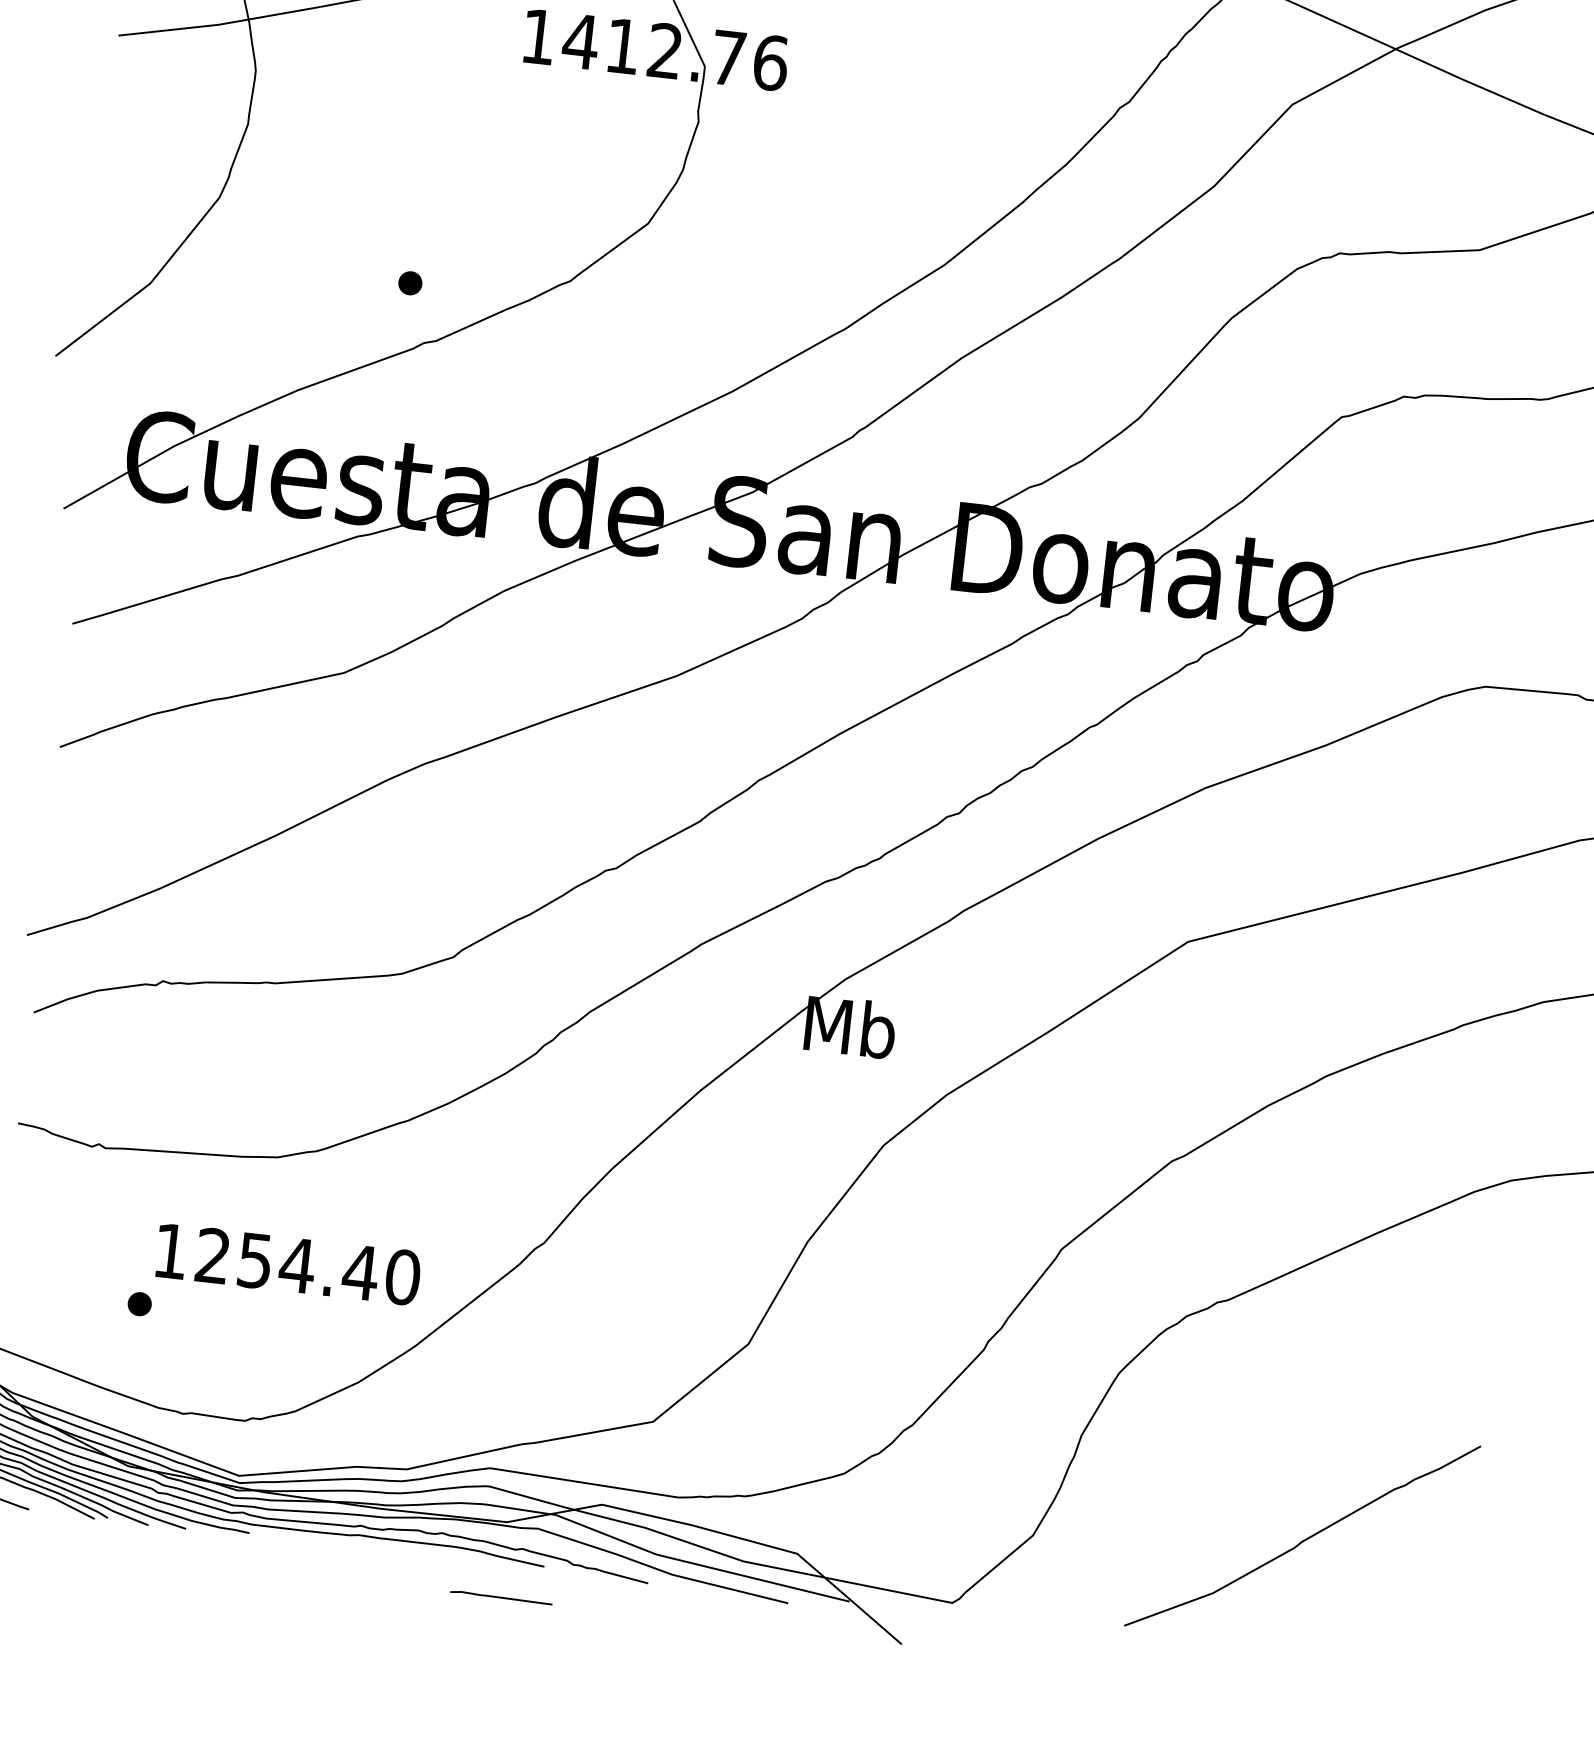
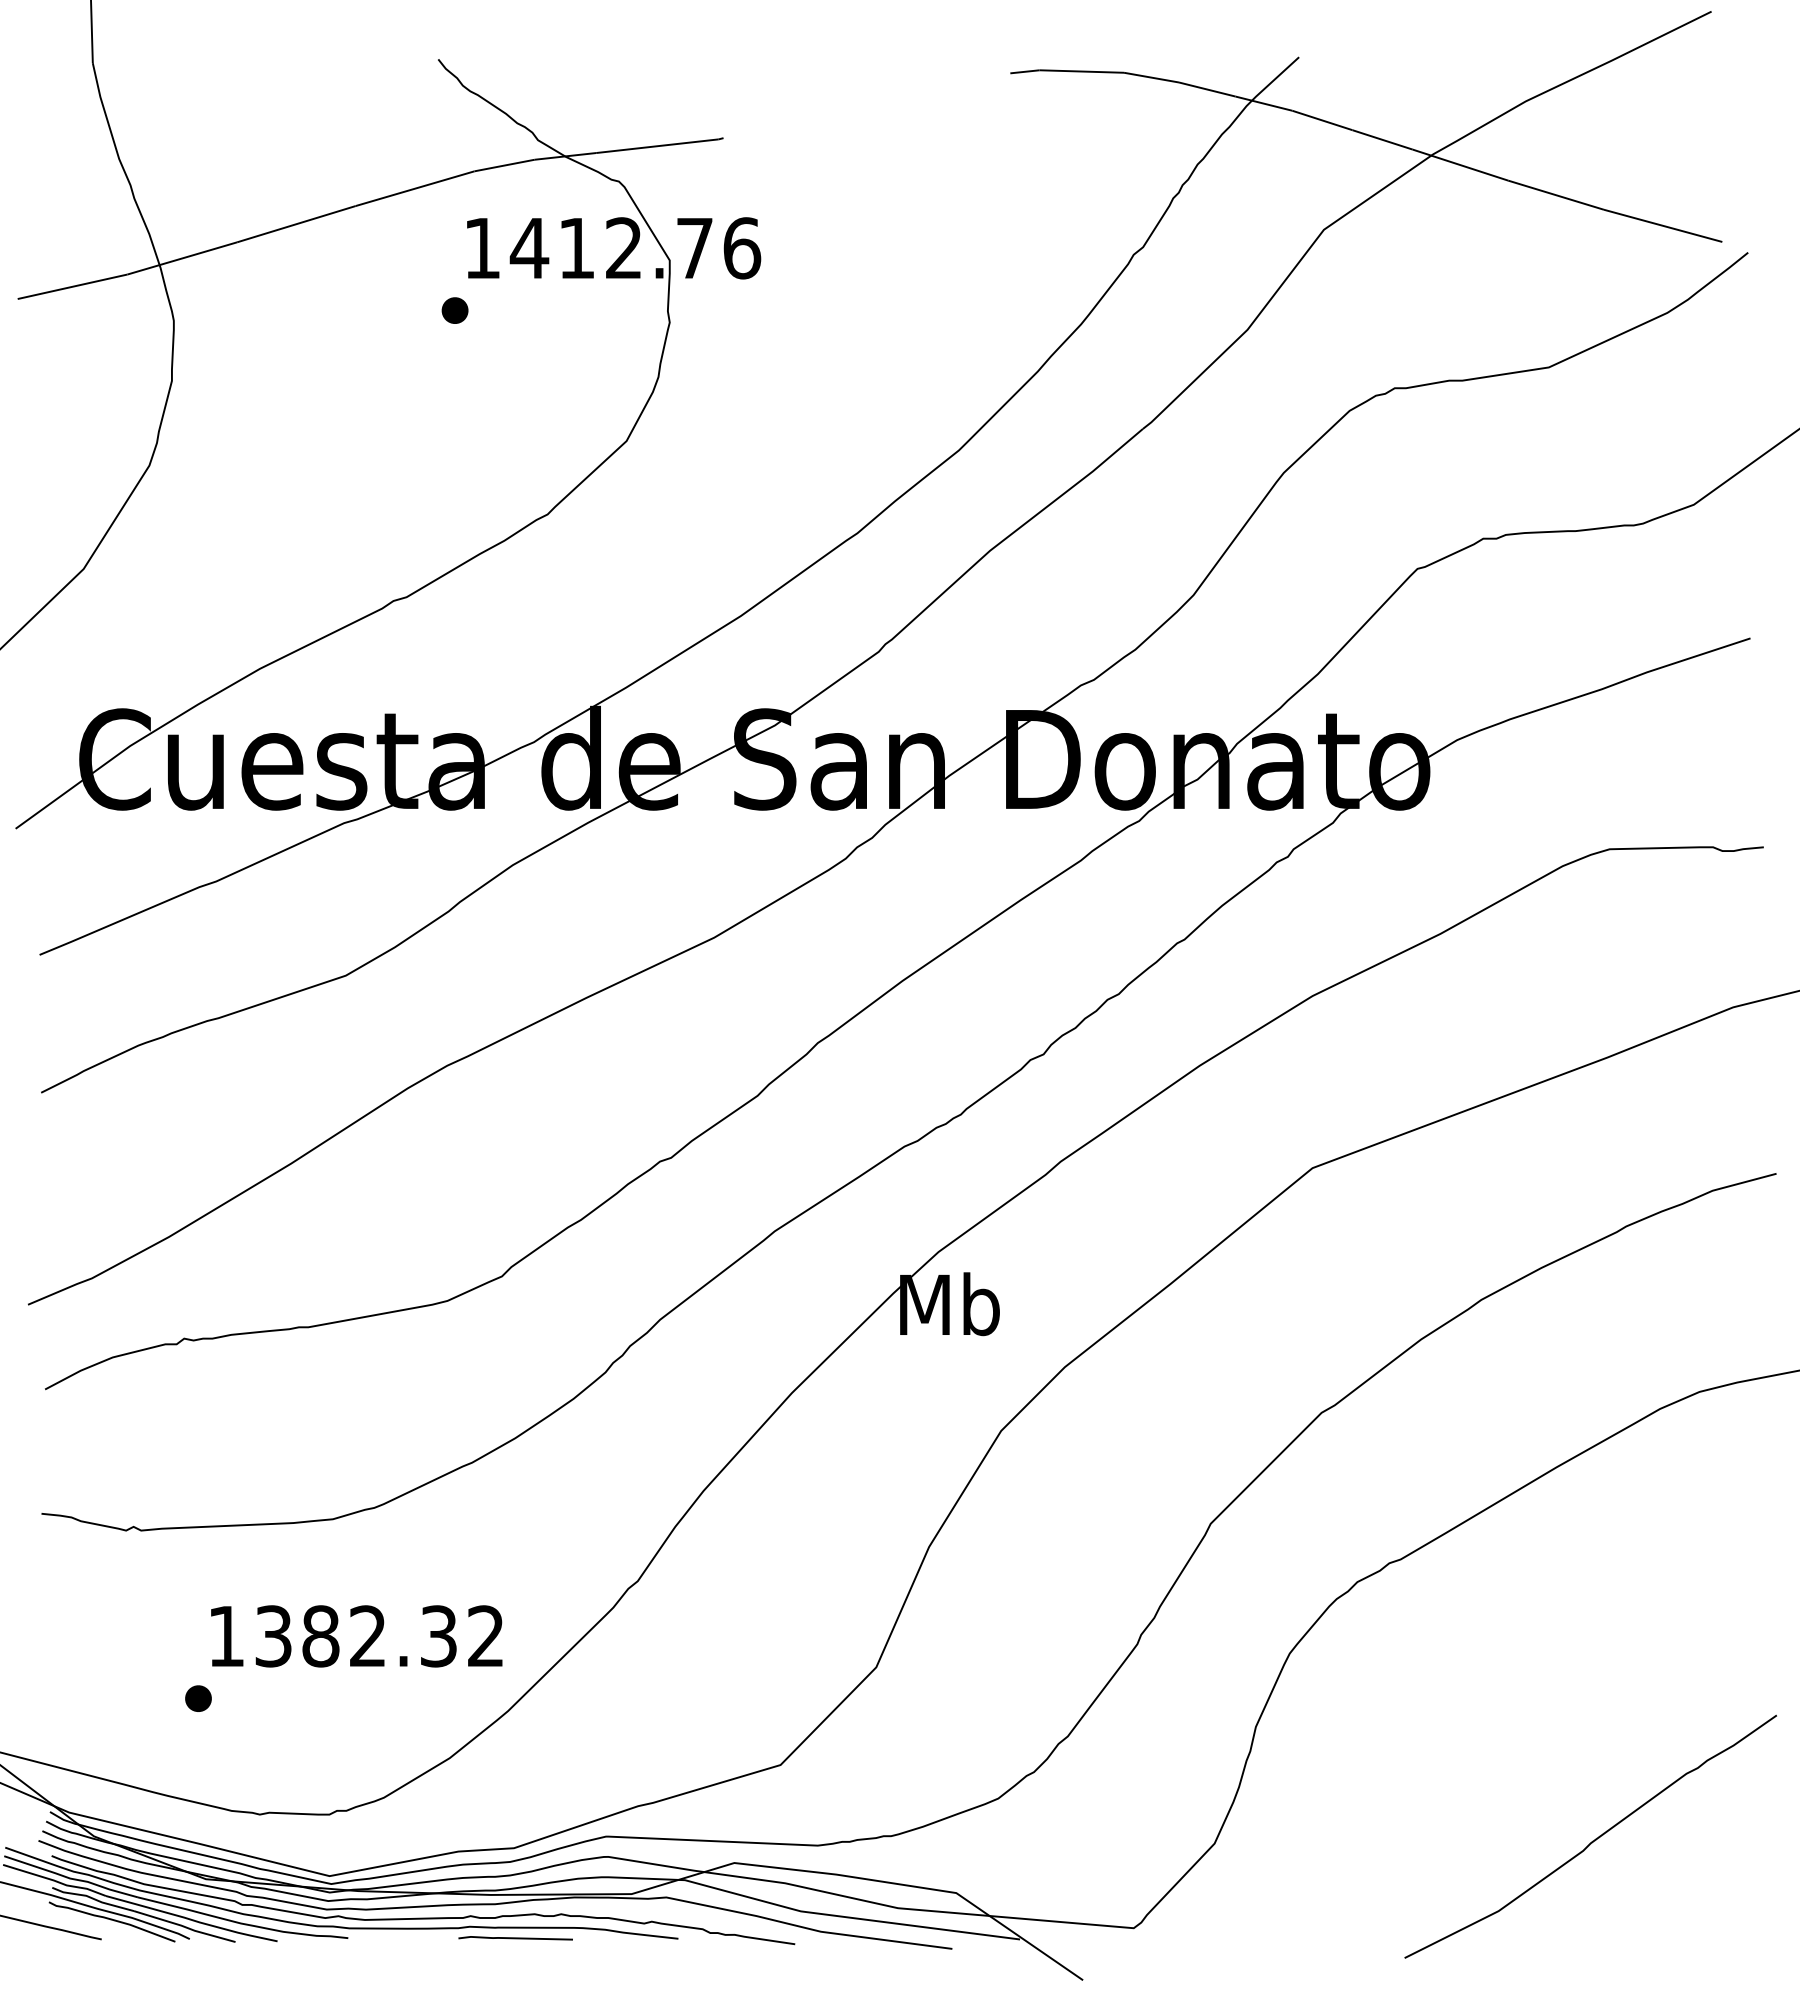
part: (409, 283) -> (454, 310), moved
text: (307, 1266) -> (379, 1636), 1254.40 -> 1382.32
curve: (1303, 1539) -> (1592, 1840), moved
line: (501, 1597) -> (515, 1938), moved

